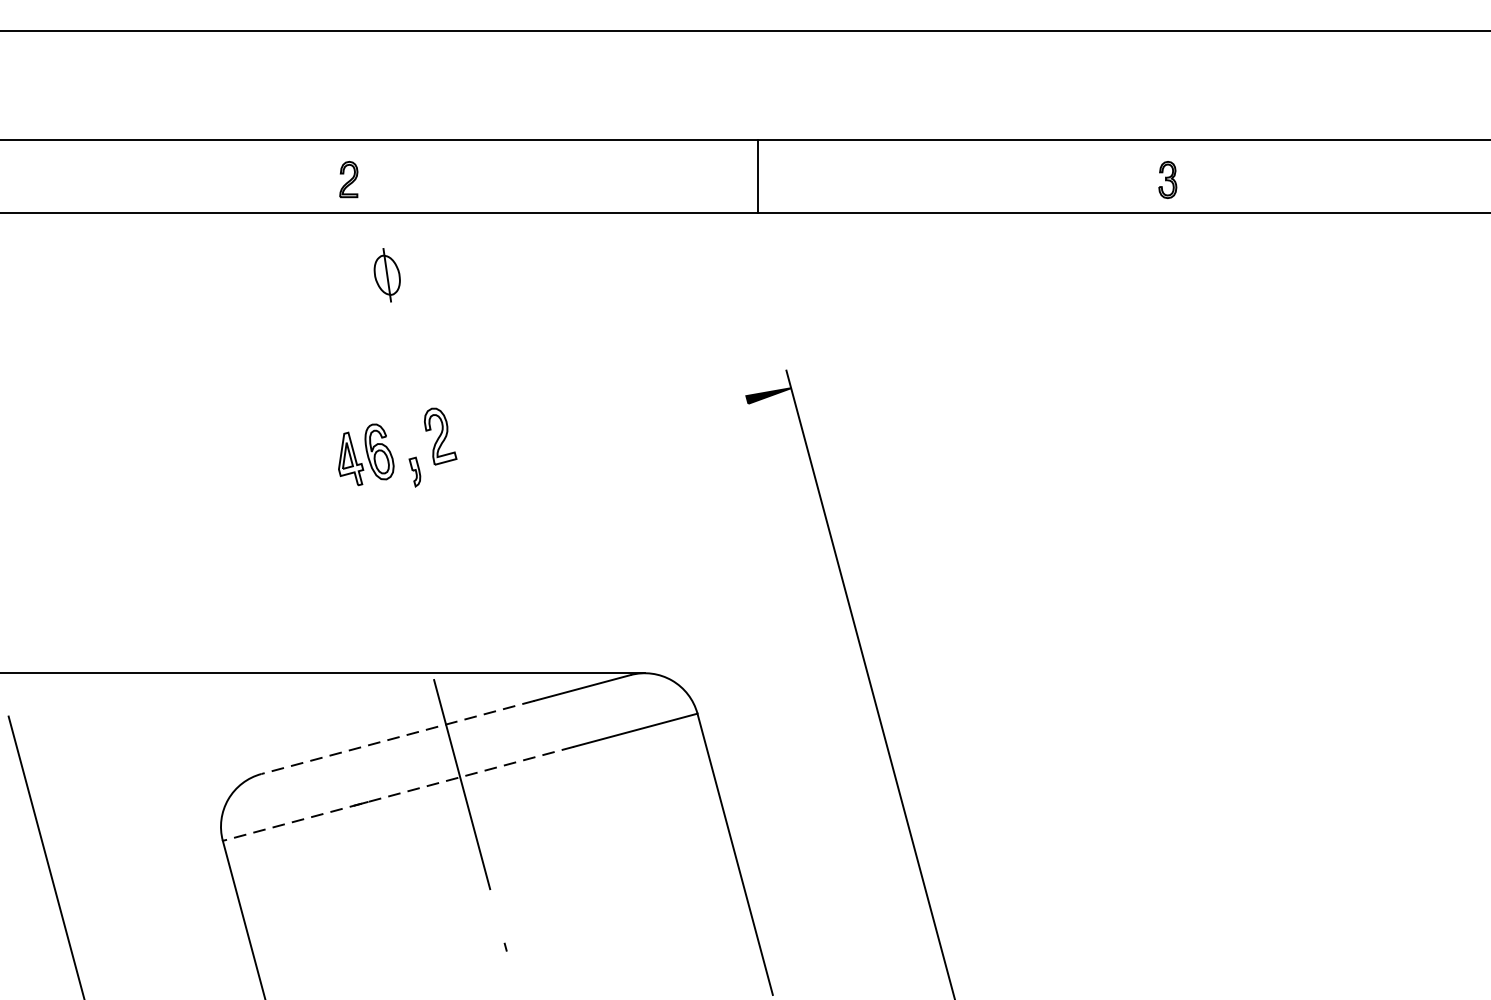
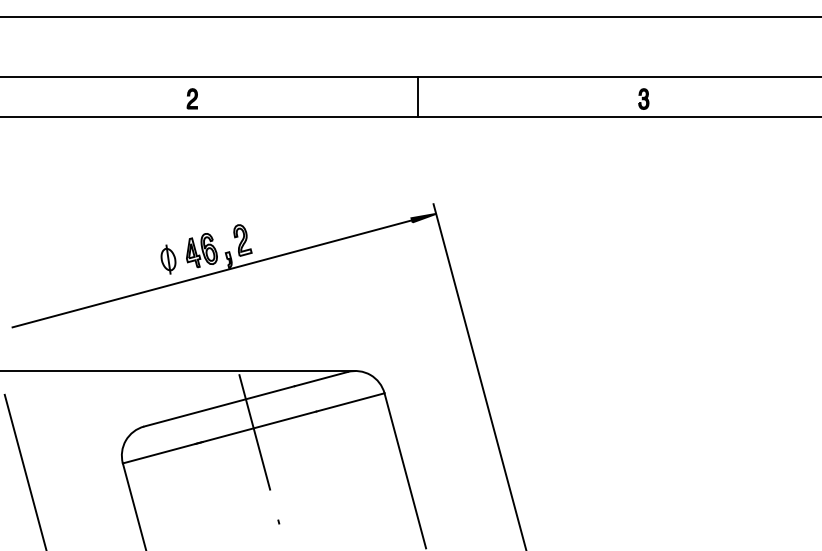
part: (387, 275) -> (168, 259), moved
line: (385, 496) -> (212, 273), added
line: (398, 737) -> (219, 406), dashed -> solid
line: (398, 793) -> (219, 437), dashed -> solid

